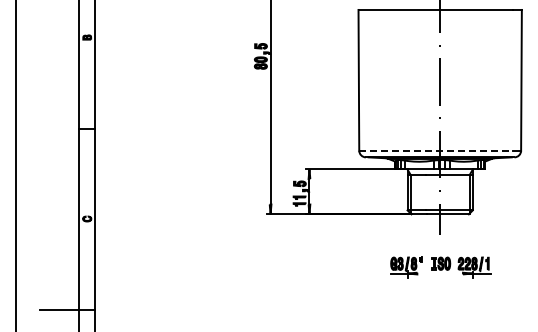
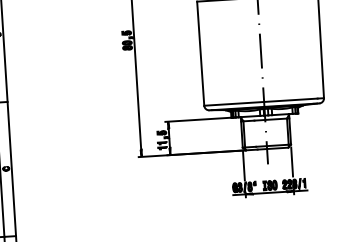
line: (435, 150) -> (260, 102), dashed -> solid
line: (472, 233) -> (291, 161), added
line: (407, 234) -> (243, 165), added
line: (440, 273) -> (270, 192), added

